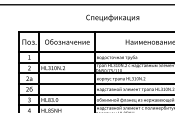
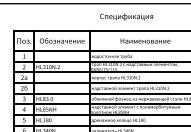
text: (112, 17) -> (126, 16), moved

